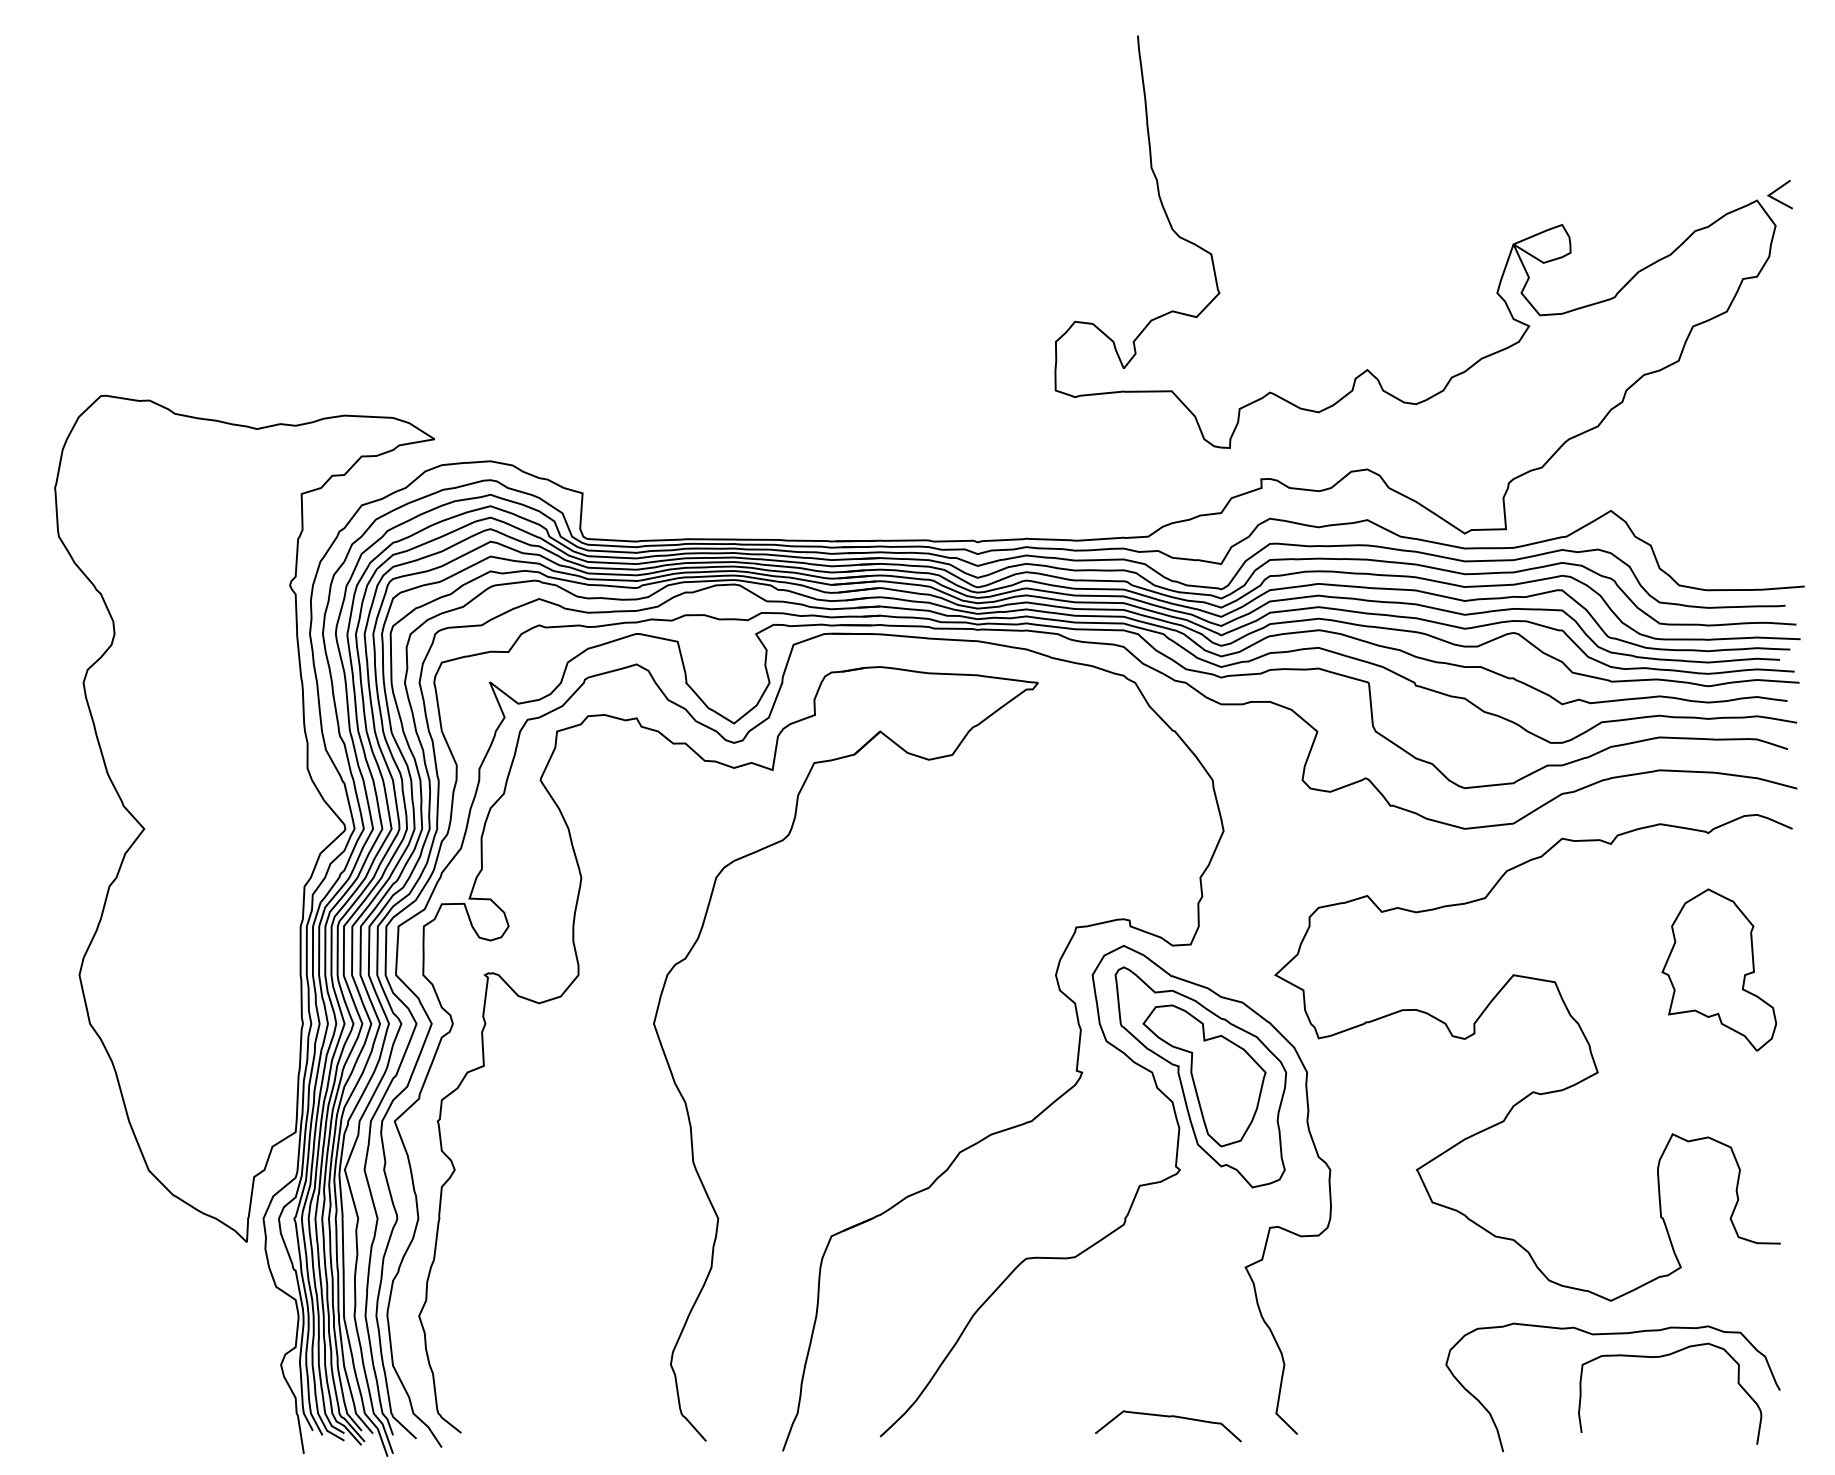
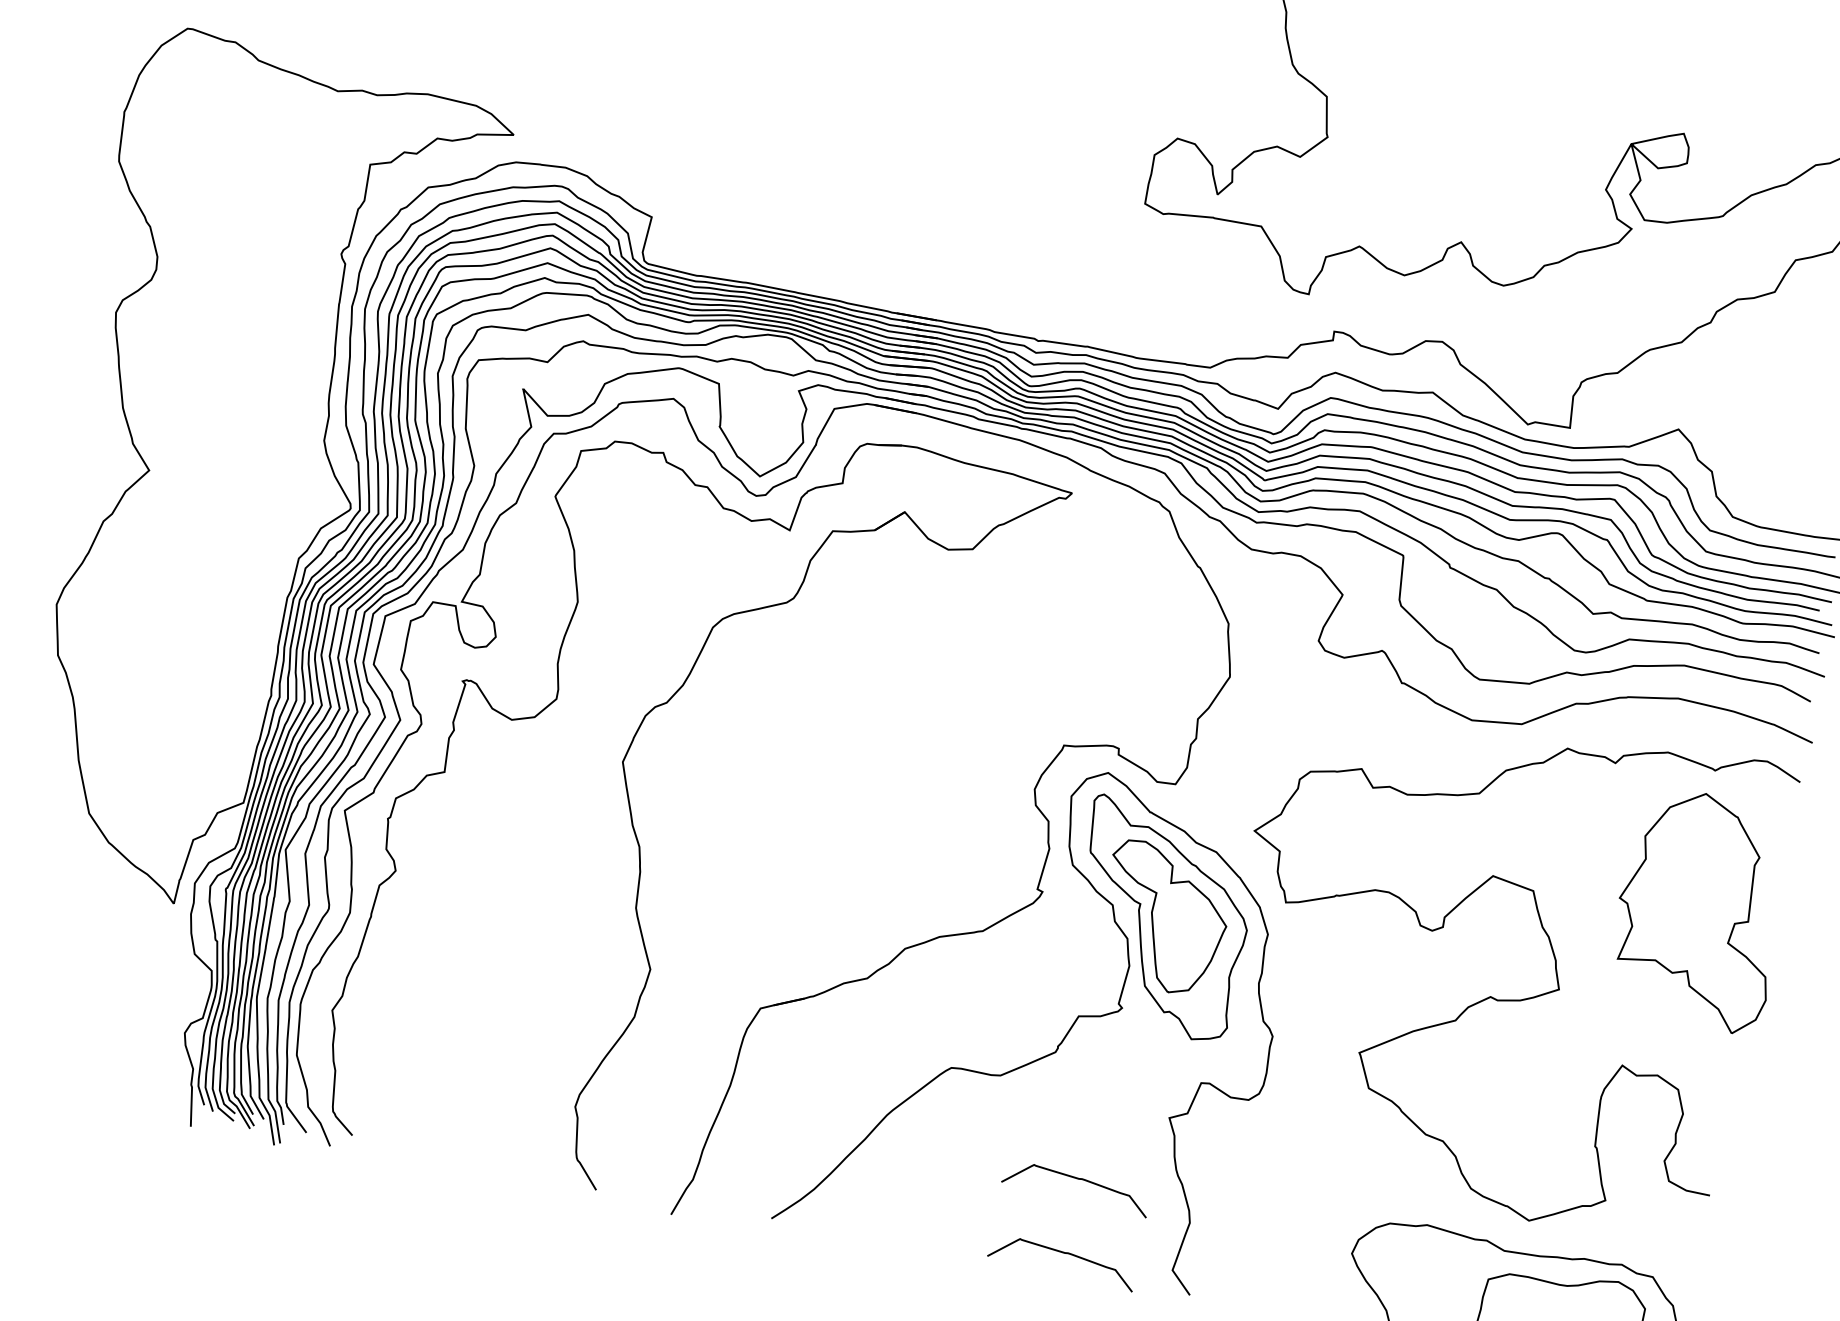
part: (1719, 969) -> (1700, 909), size x1.4
curve: (1168, 1343) -> (1077, 1179), added

